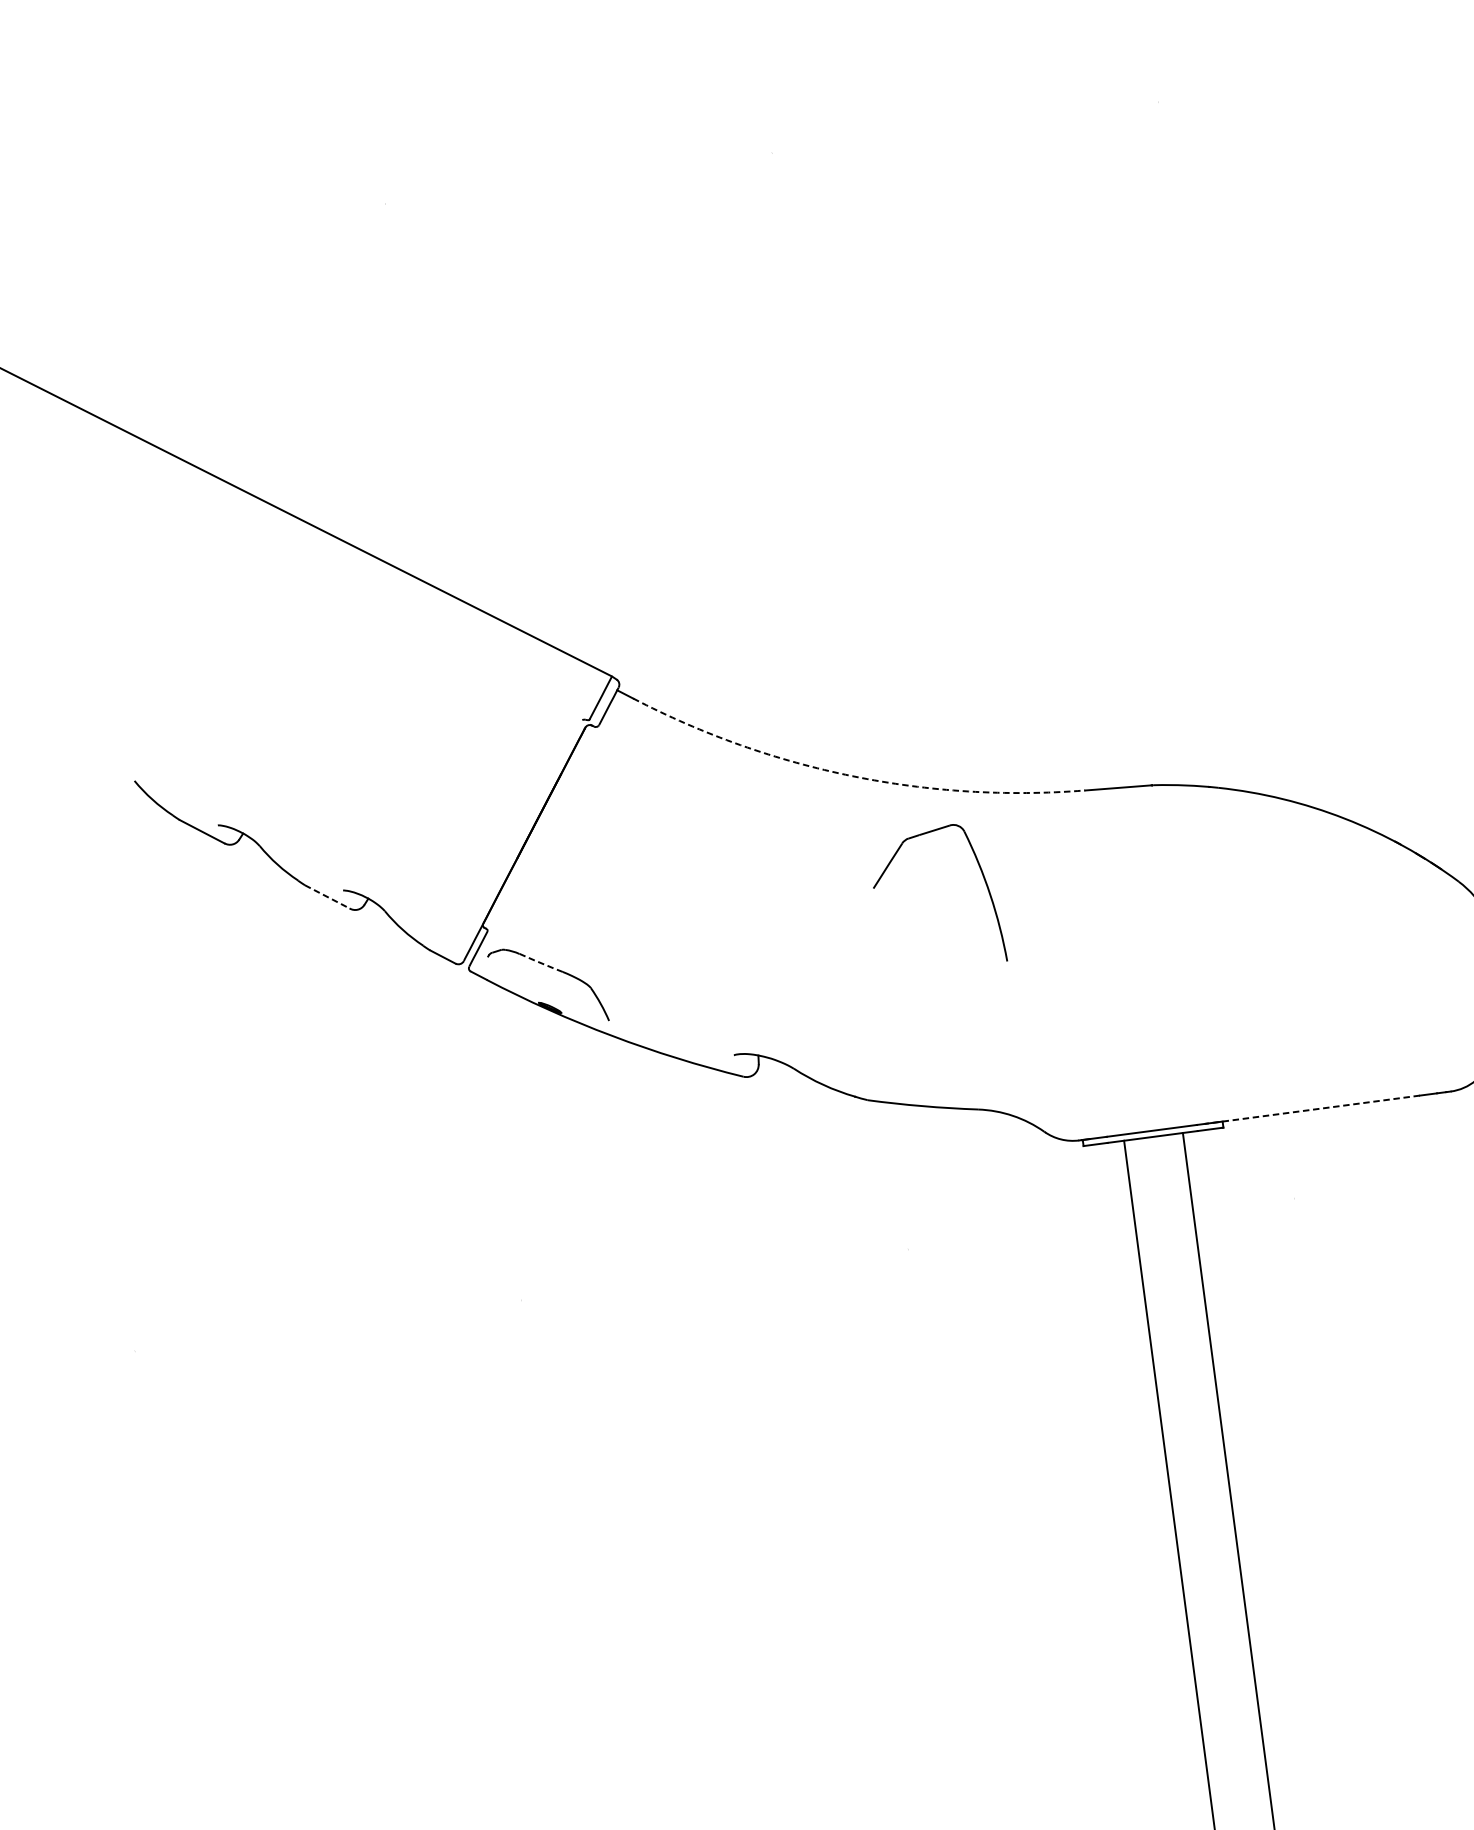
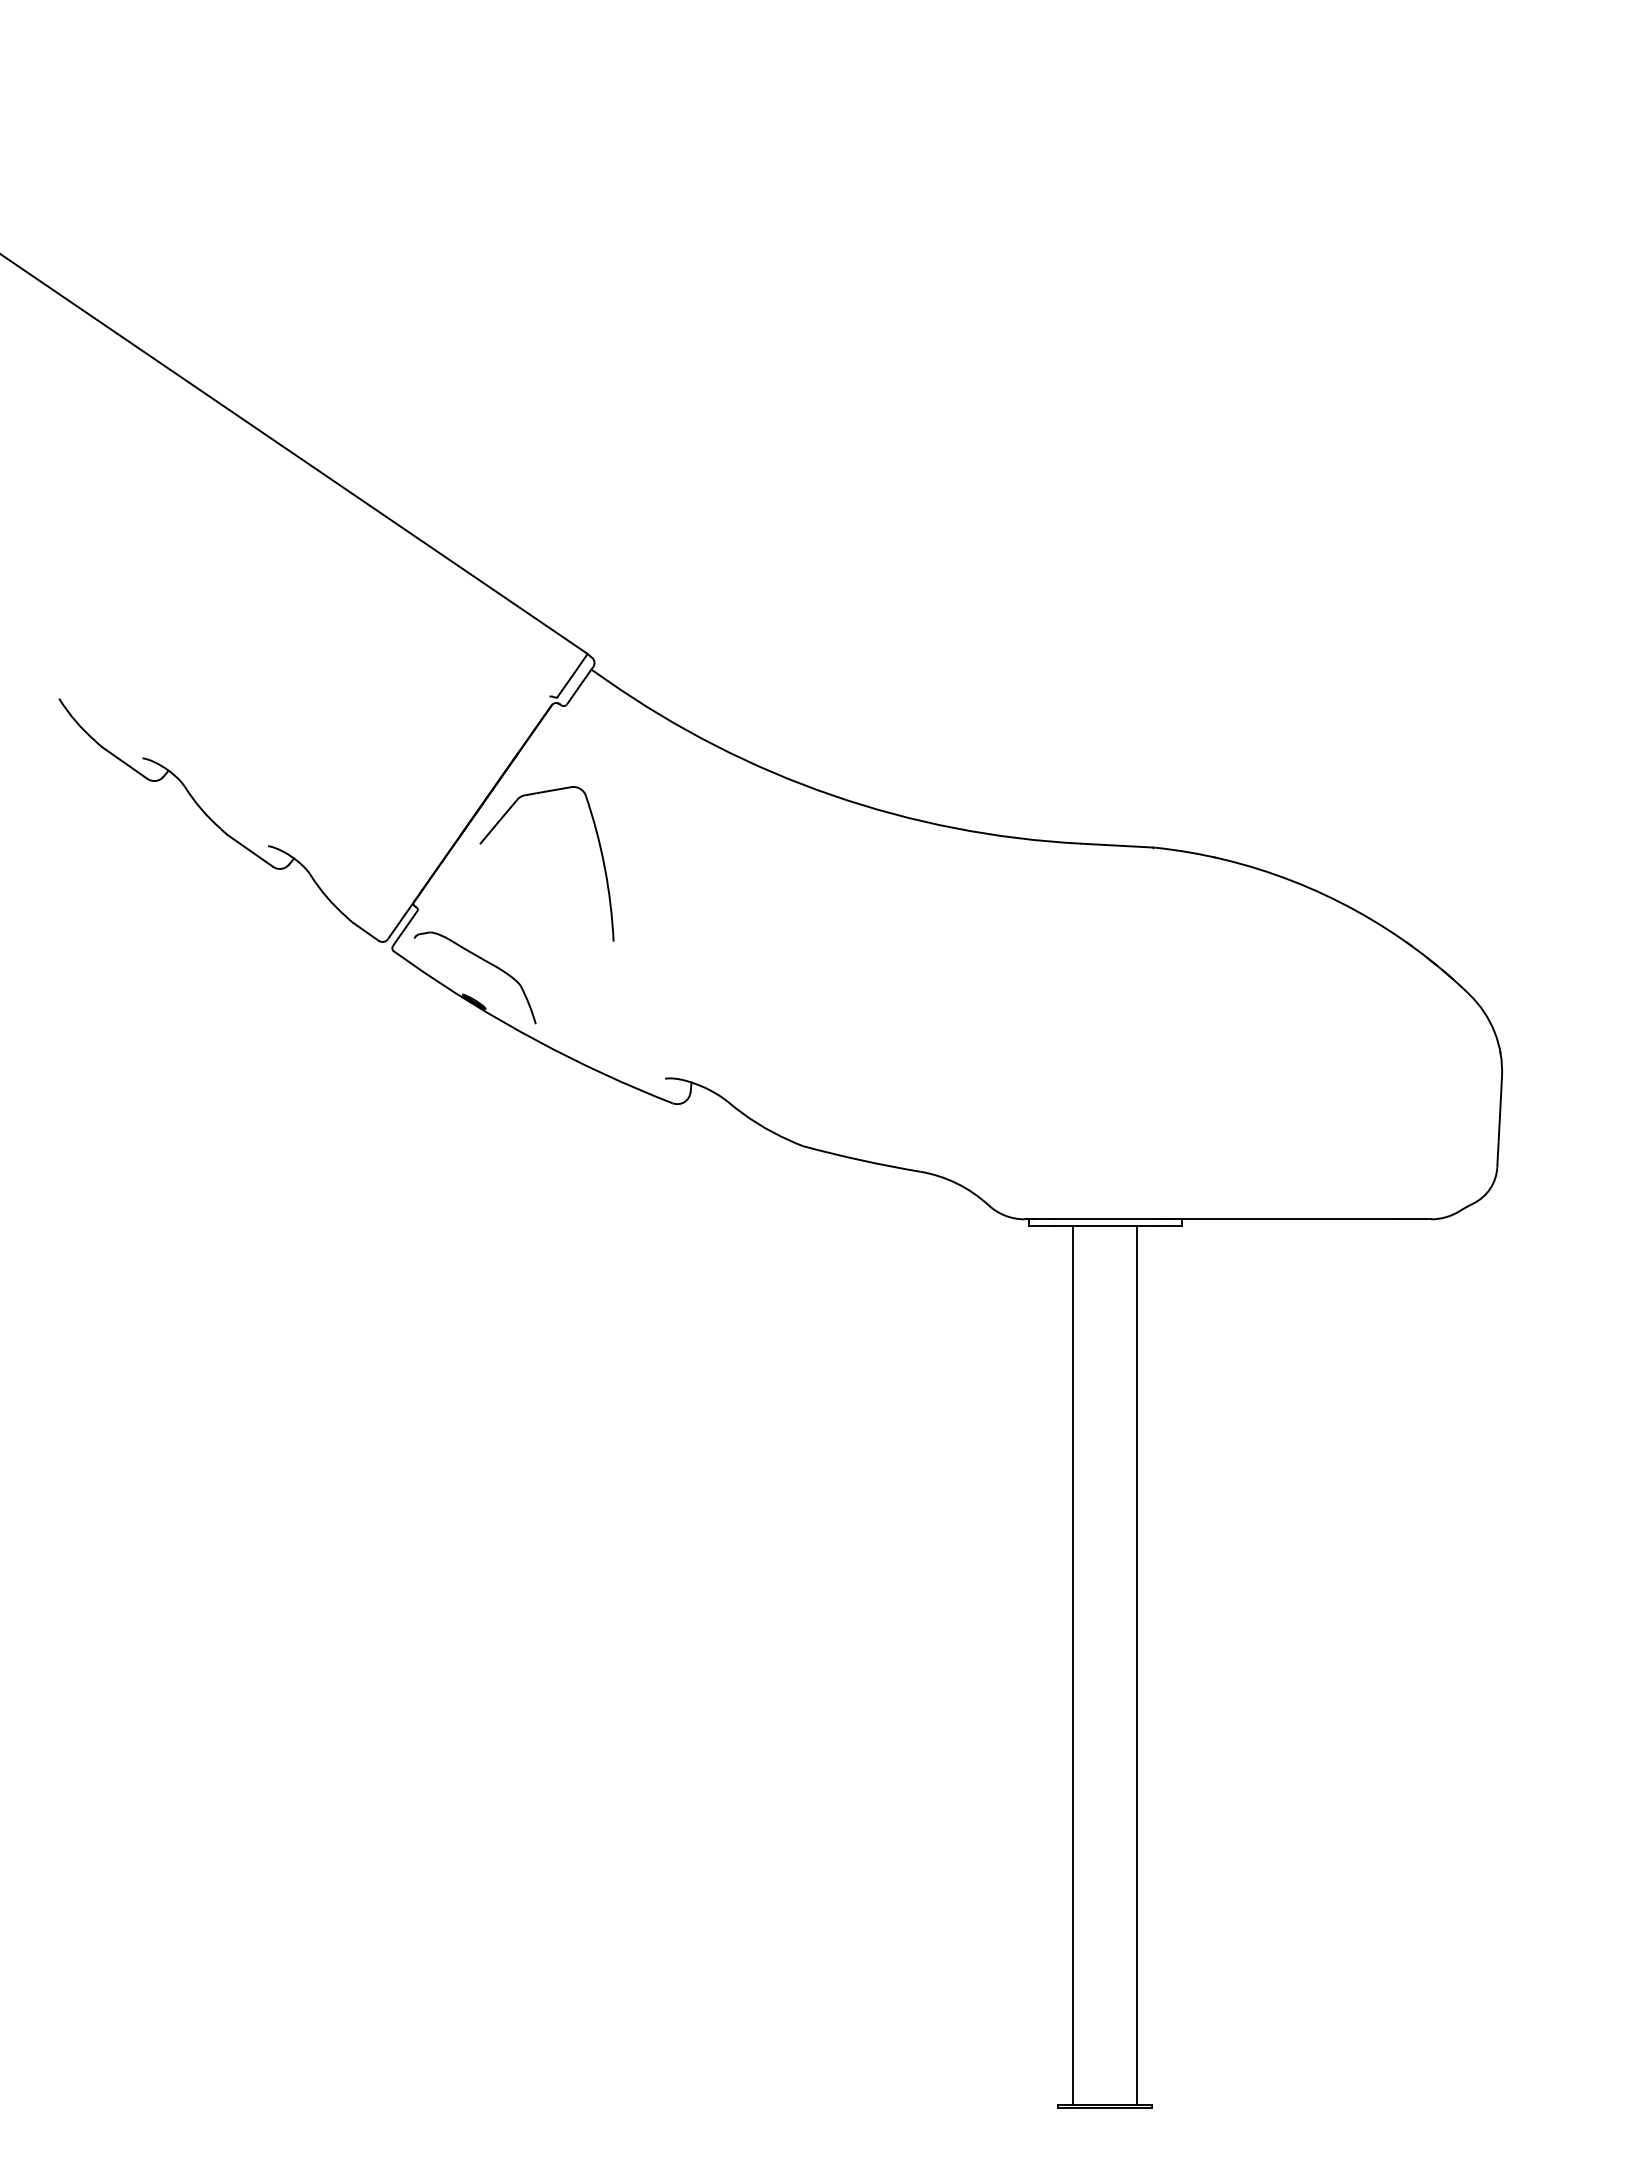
arc: (852, 776) -> (832, 795), dashed -> solid
part: (983, 878) -> (599, 848), moved
line: (327, 897) -> (250, 851), dashed -> solid
line: (540, 963) -> (470, 952), dashed -> solid
line: (1312, 1109) -> (1279, 1219), dashed -> solid

